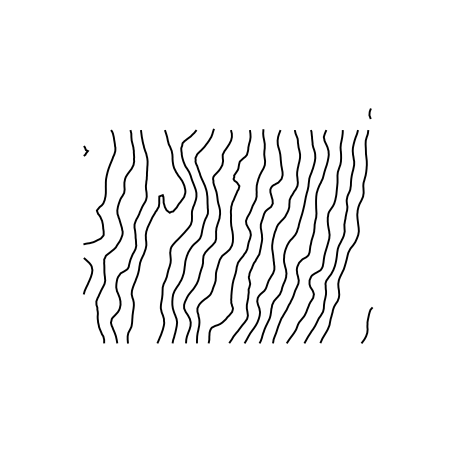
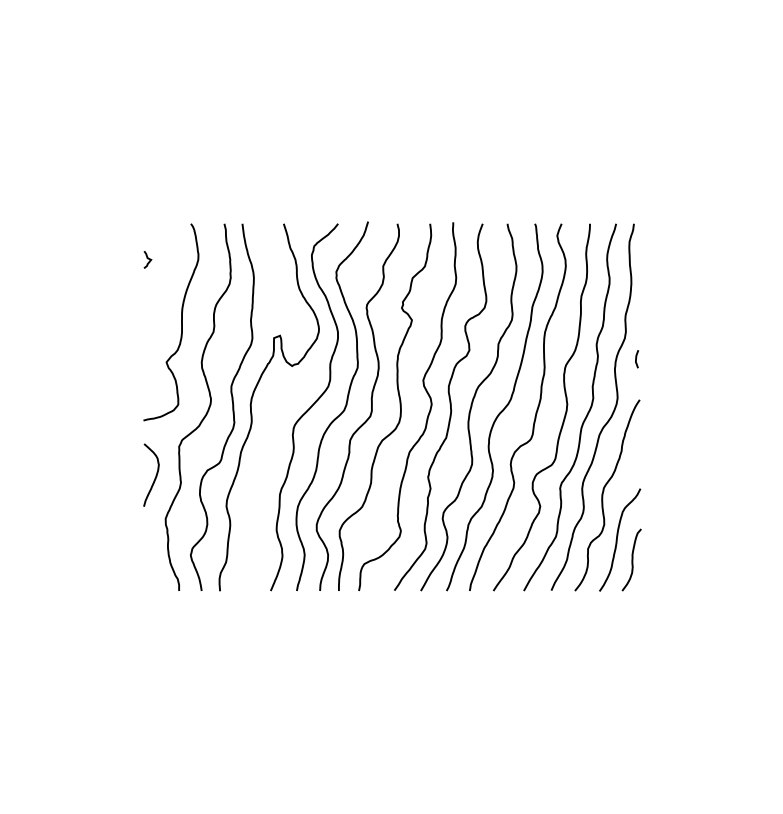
curve: (369, 113) -> (635, 358), moved
part: (352, 287) -> (606, 494), added

